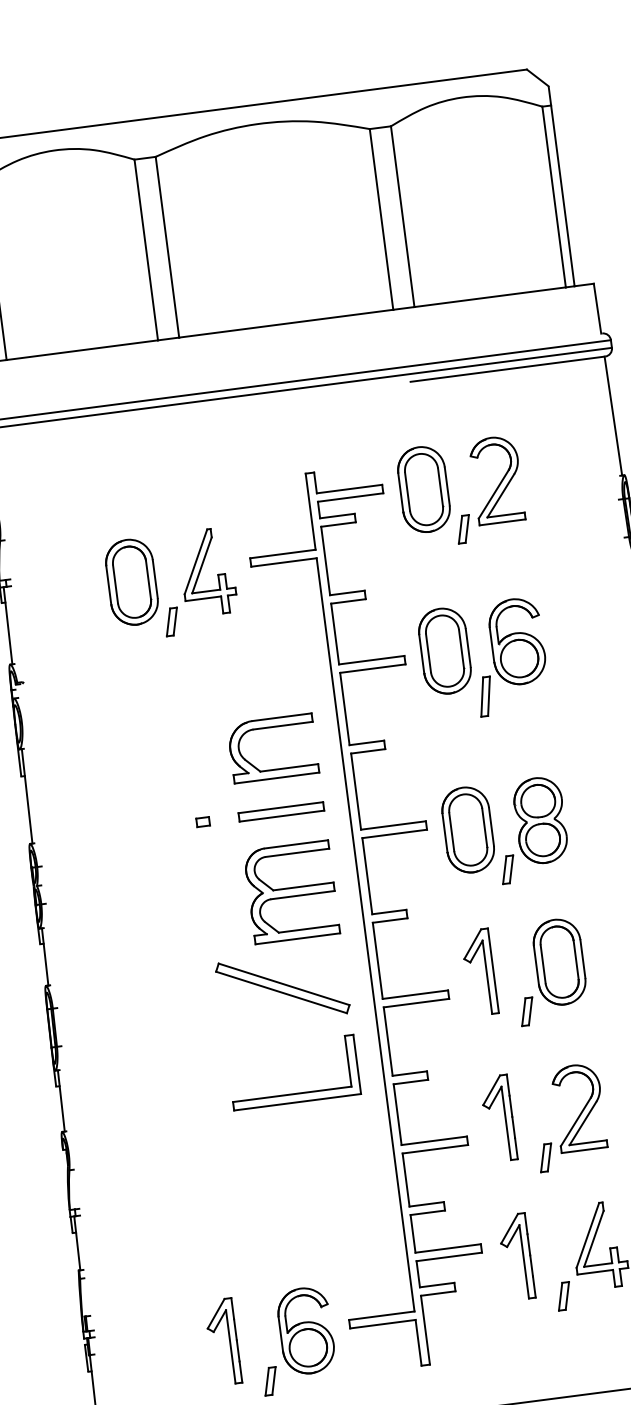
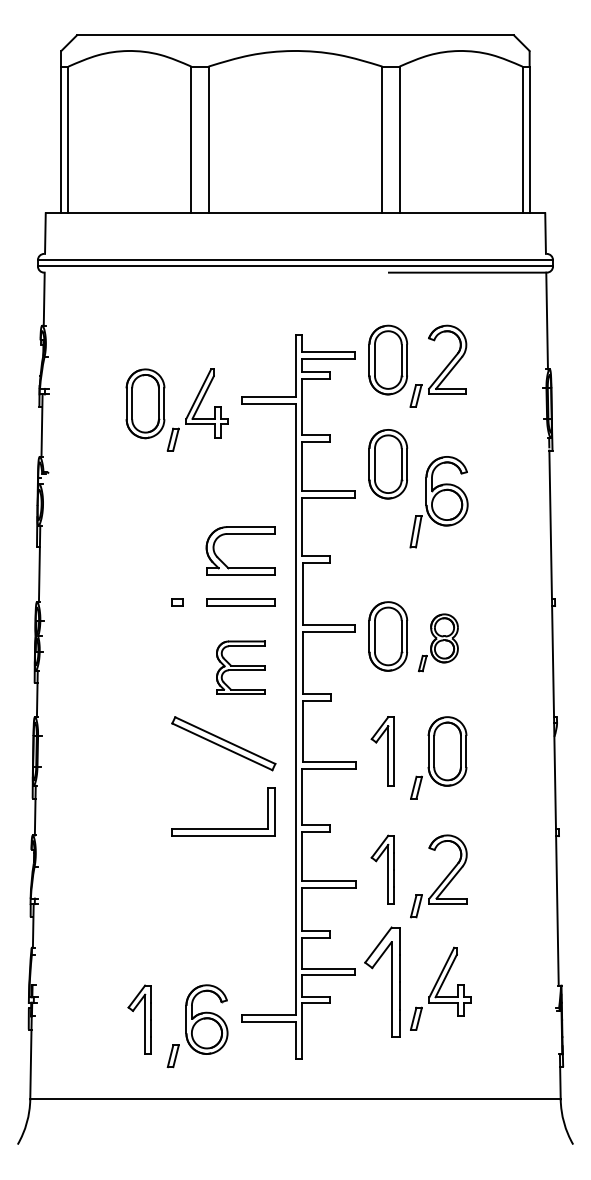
part: (445, 651) -> (388, 464), moved
part: (531, 829) -> (438, 642), size x0.7
part: (291, 891) -> (240, 667), size x0.7
part: (516, 1257) -> (382, 982), size x1.6

